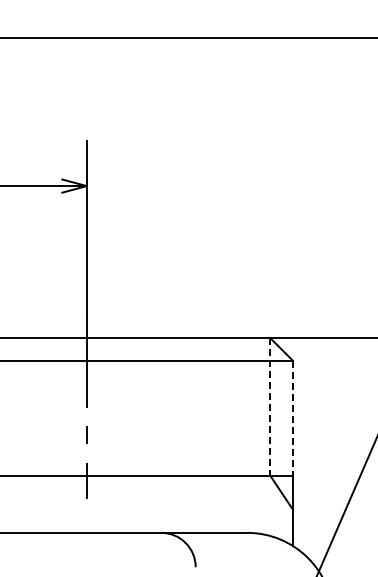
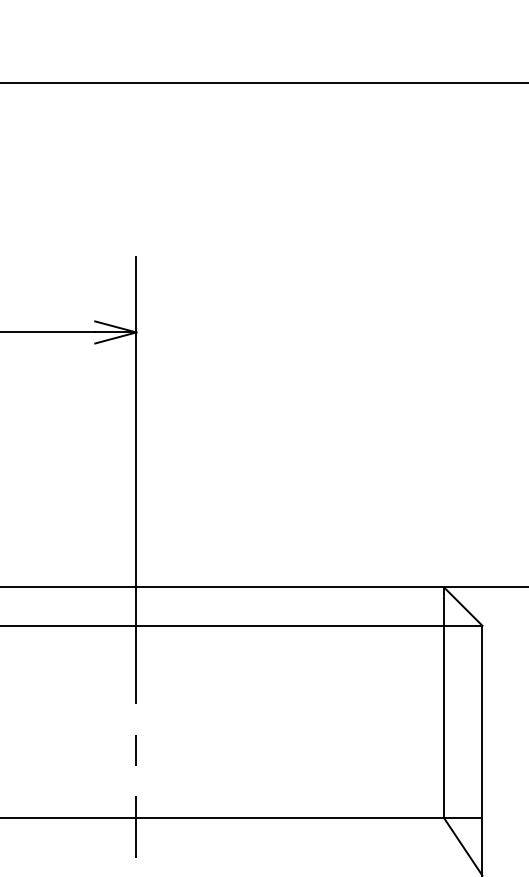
line: (270, 406) -> (444, 702), dashed -> solid
line: (293, 418) -> (483, 722), dashed -> solid

